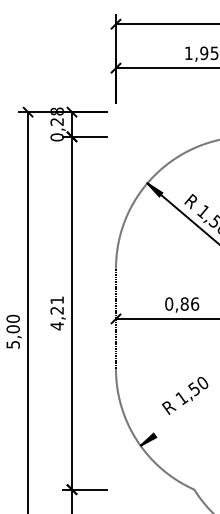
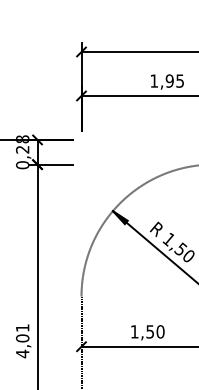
text: (182, 303) -> (148, 331), 0,86 -> 1,50
text: (56, 310) -> (22, 338), 4,21 -> 4,01

